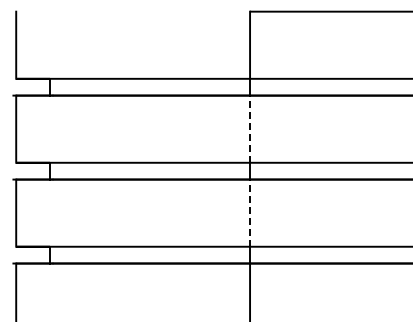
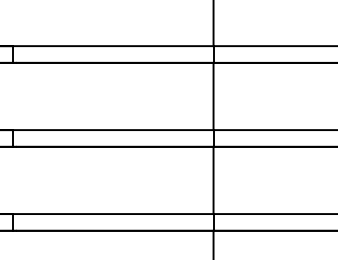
line: (250, 129) -> (213, 96), dashed -> solid
line: (250, 213) -> (213, 180), dashed -> solid

